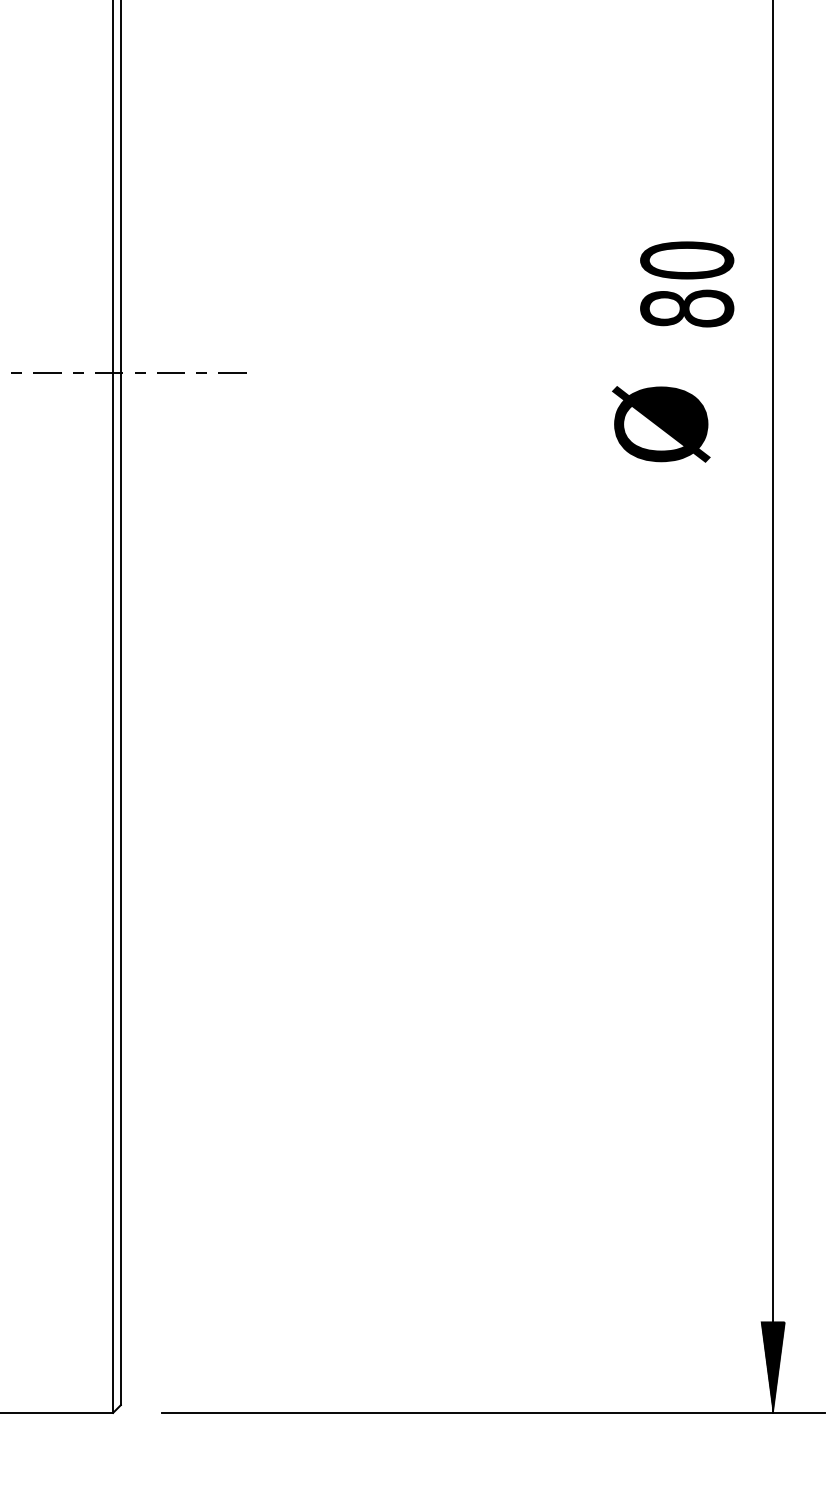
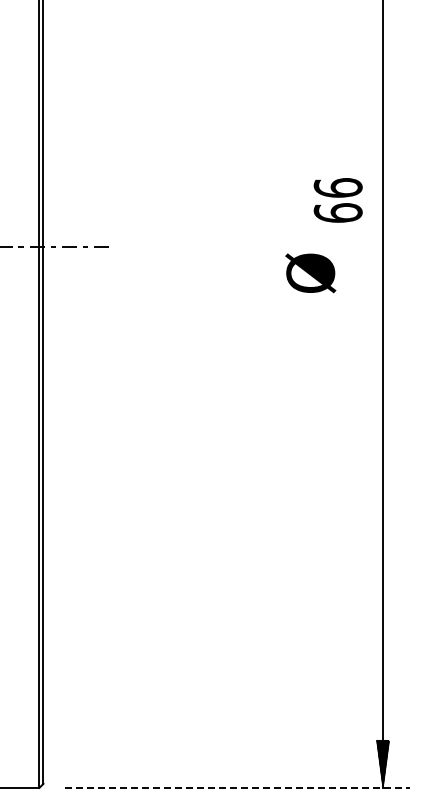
text: (685, 284) -> (337, 200), 80 -> 66
text: (660, 424) -> (310, 273), moved
line: (493, 1412) -> (237, 787), solid -> dashed

